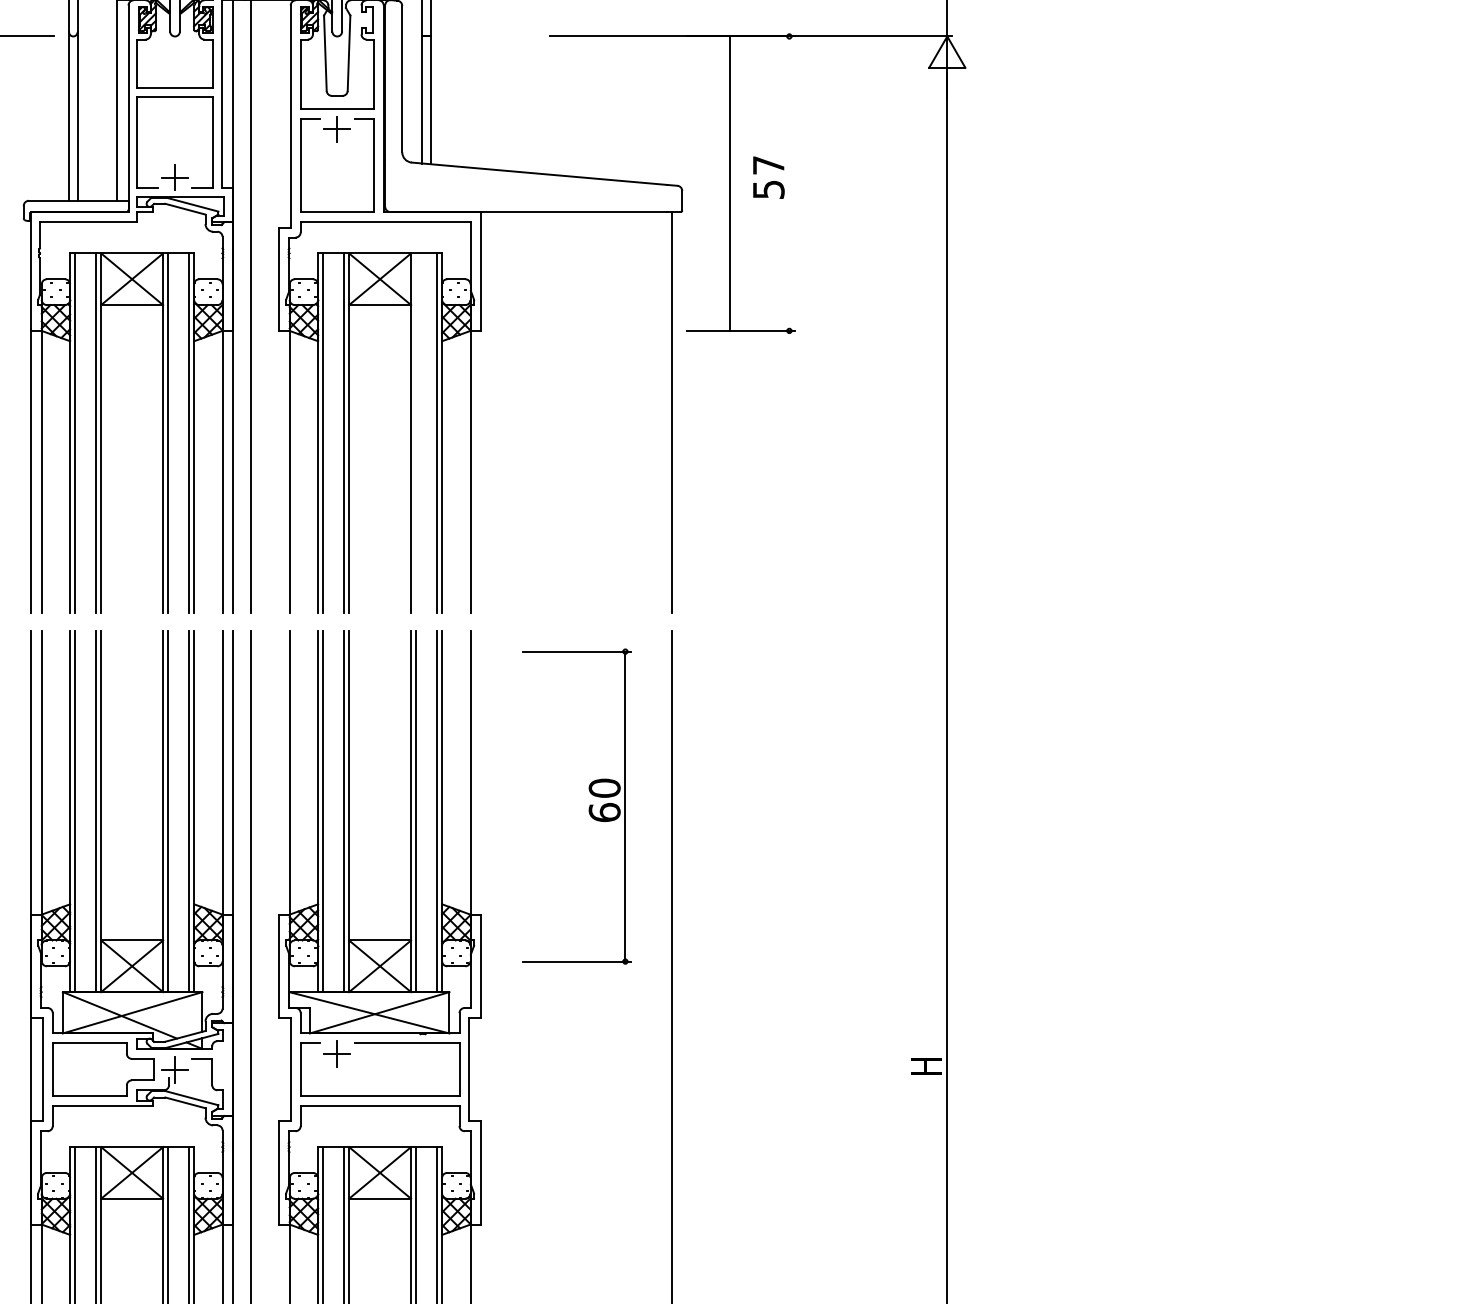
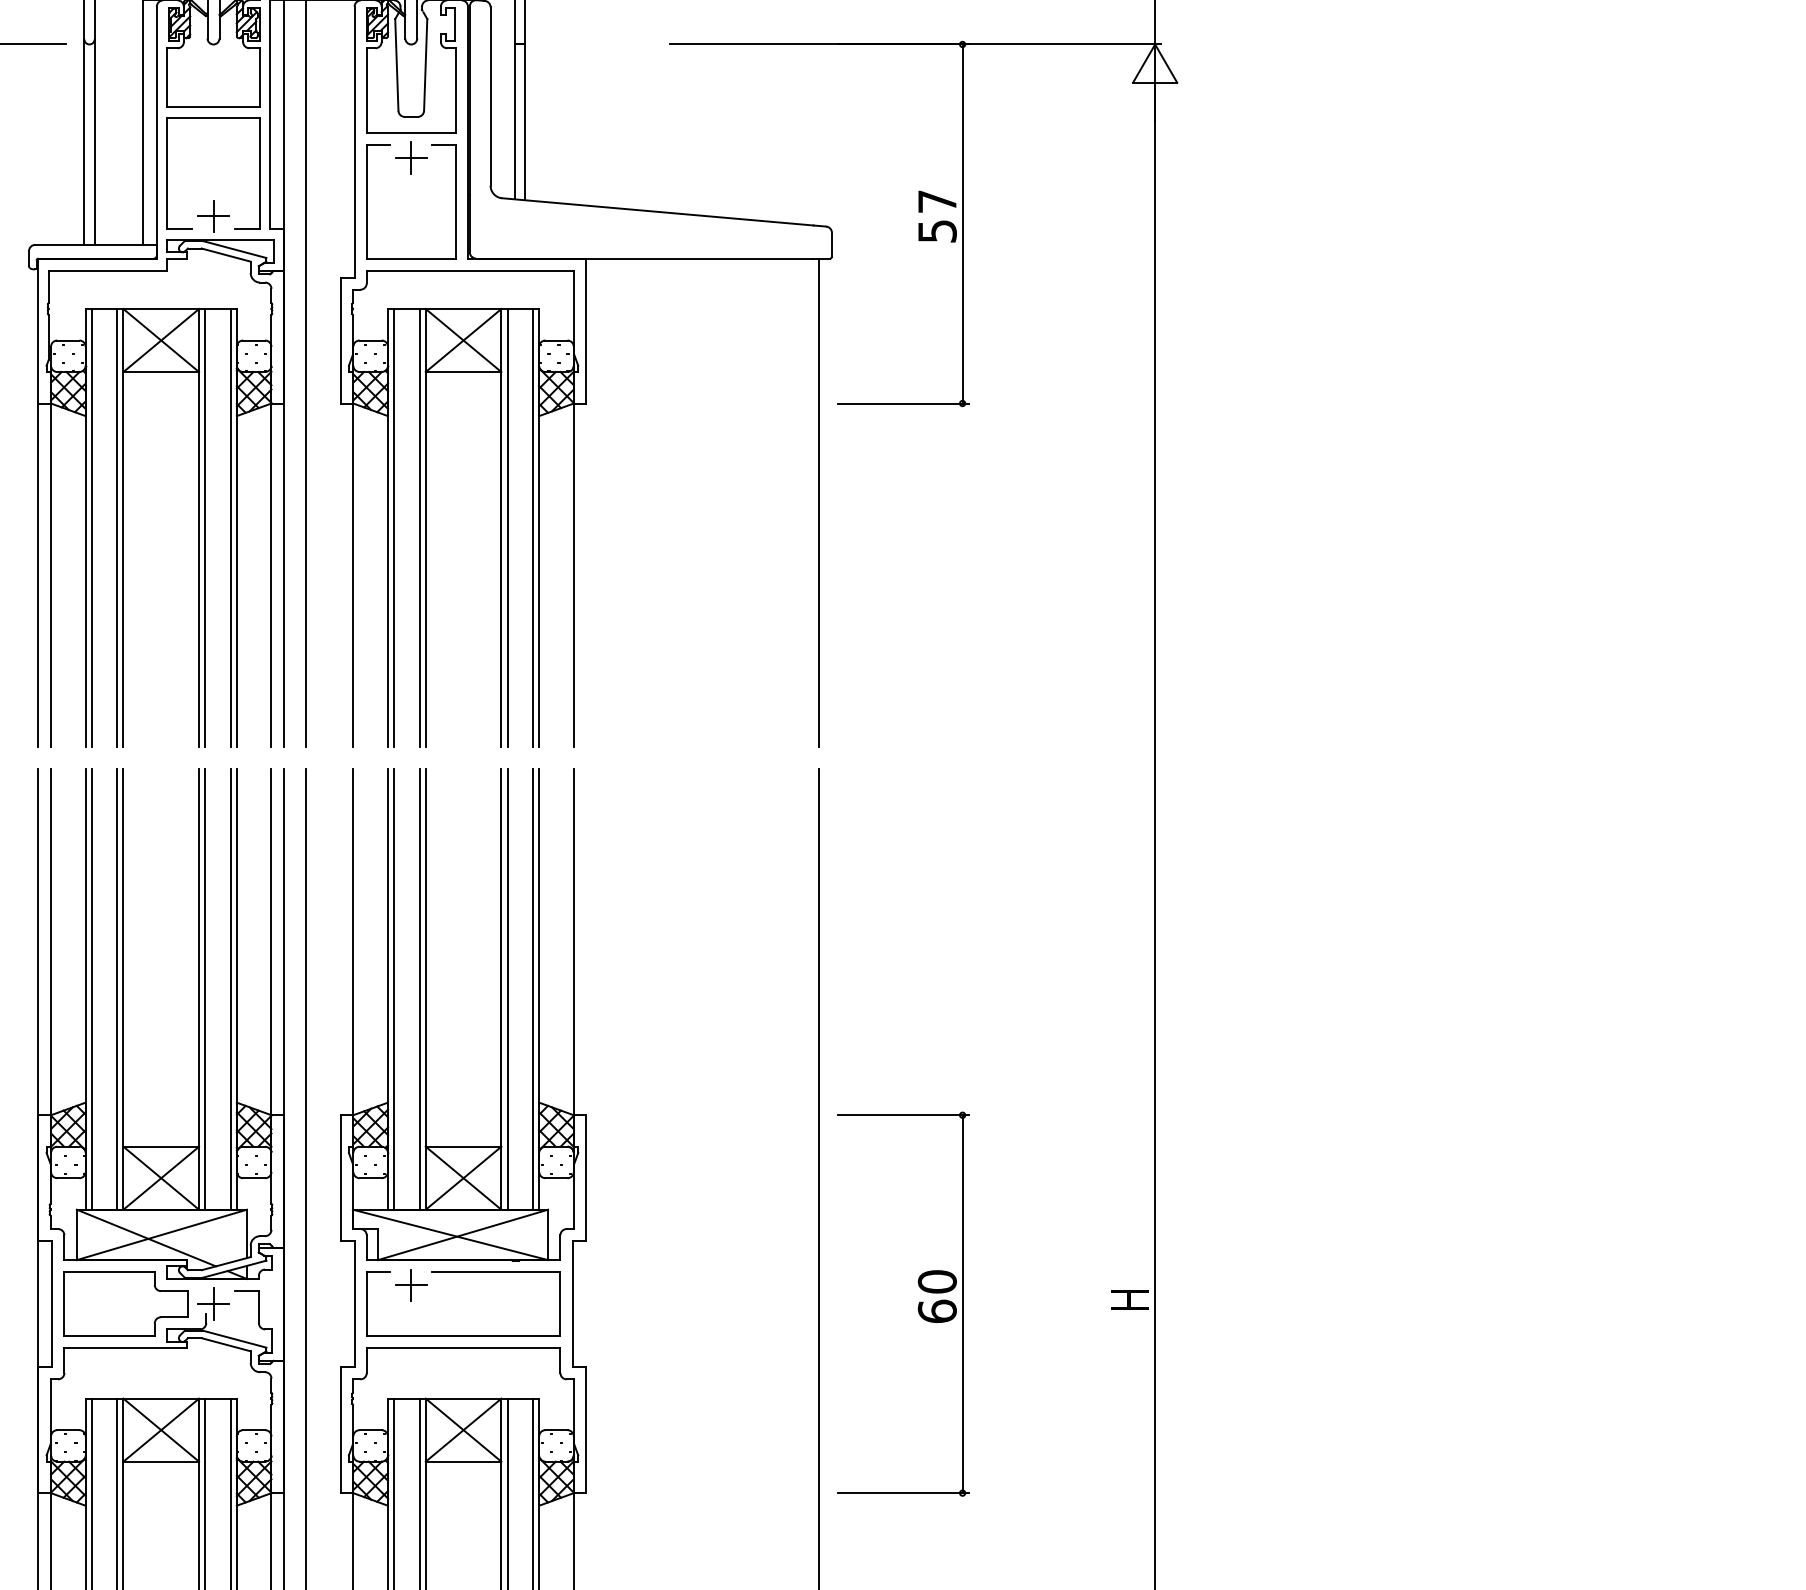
line: (730, 183) -> (962, 223), moved
line: (416, 432) -> (507, 527), added
part: (588, 808) -> (917, 1306), moved

